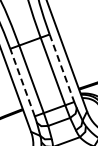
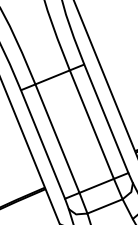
line: (61, 68) -> (105, 119), dashed -> solid
line: (22, 82) -> (42, 144), dashed -> solid

